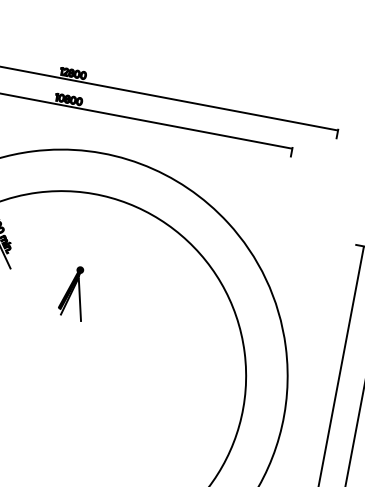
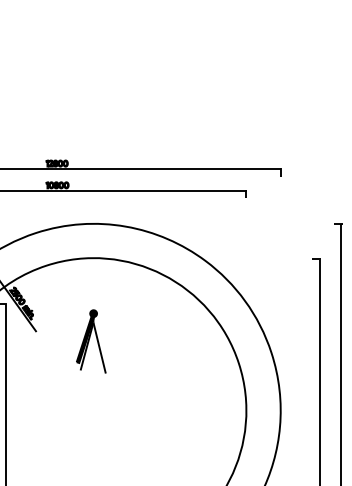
part: (74, 292) -> (91, 341), size x1.43

